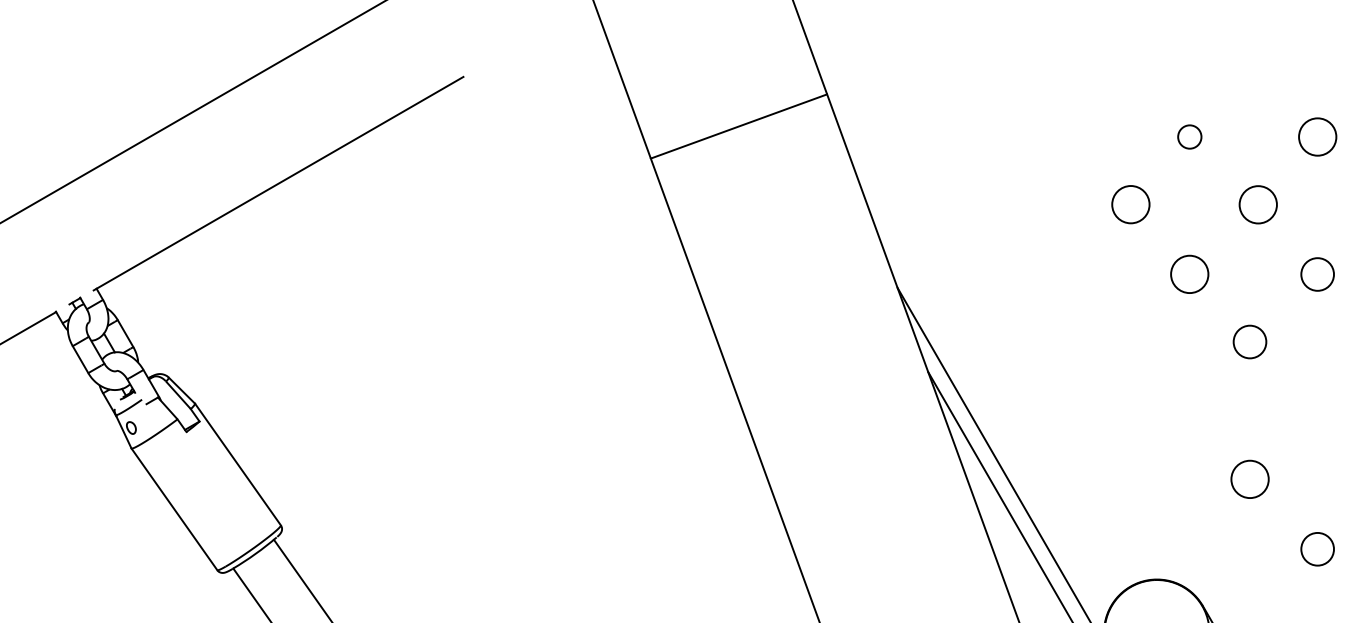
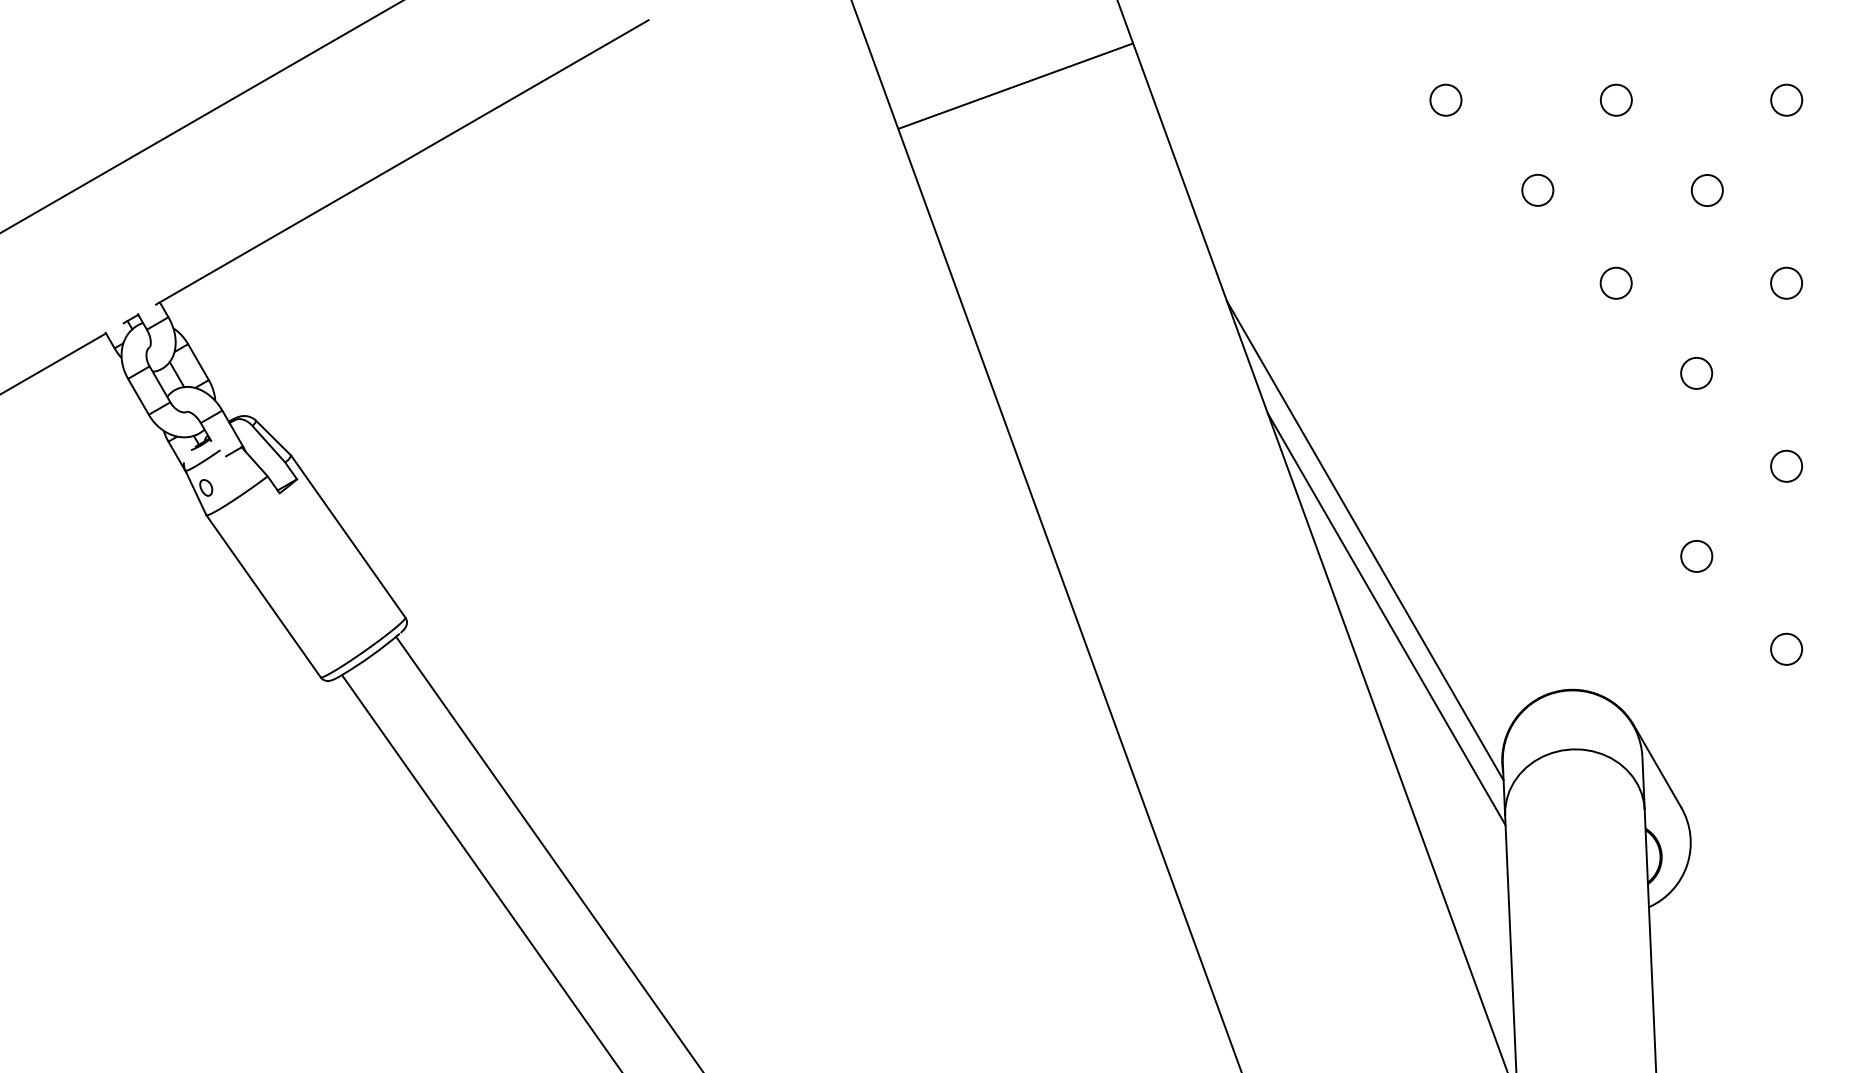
circle: (1061, 136) -> (1445, 99), added
circle: (1317, 136) -> (1786, 99), size x0.62
circle: (1130, 204) -> (1537, 189), size x0.62
circle: (1257, 204) -> (1706, 190), size x0.62
circle: (1189, 273) -> (1615, 282), size x0.62
circle: (1317, 273) -> (1786, 282), size x0.71
circle: (1249, 342) -> (1696, 373), size x0.71
circle: (1317, 411) -> (1786, 465), added
circle: (1249, 479) -> (1696, 556), size x0.62
circle: (1317, 548) -> (1786, 648), size x0.71

